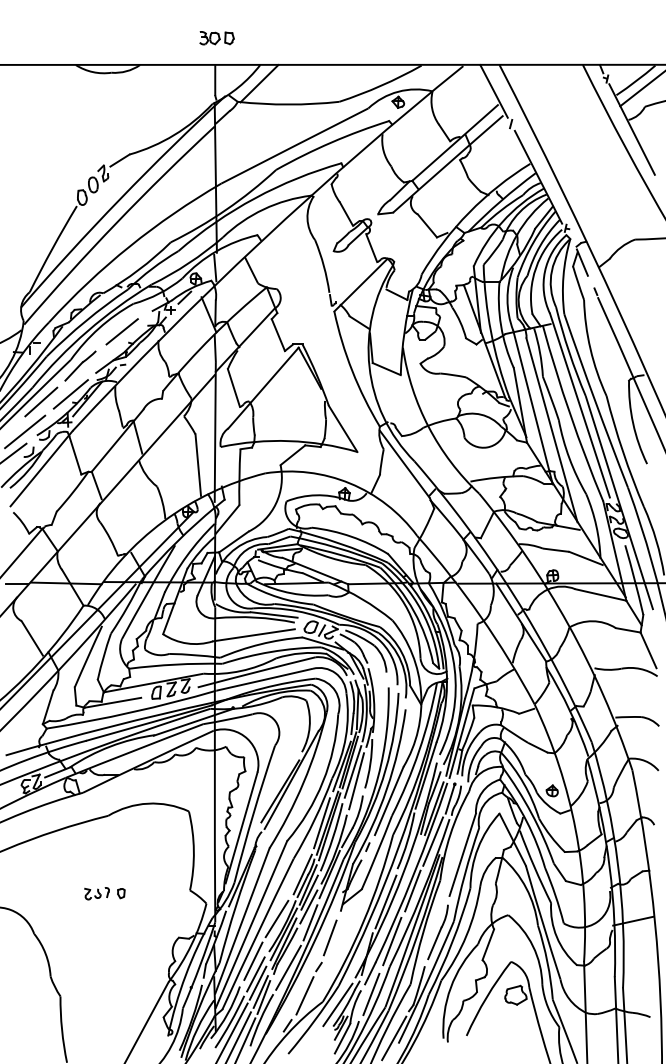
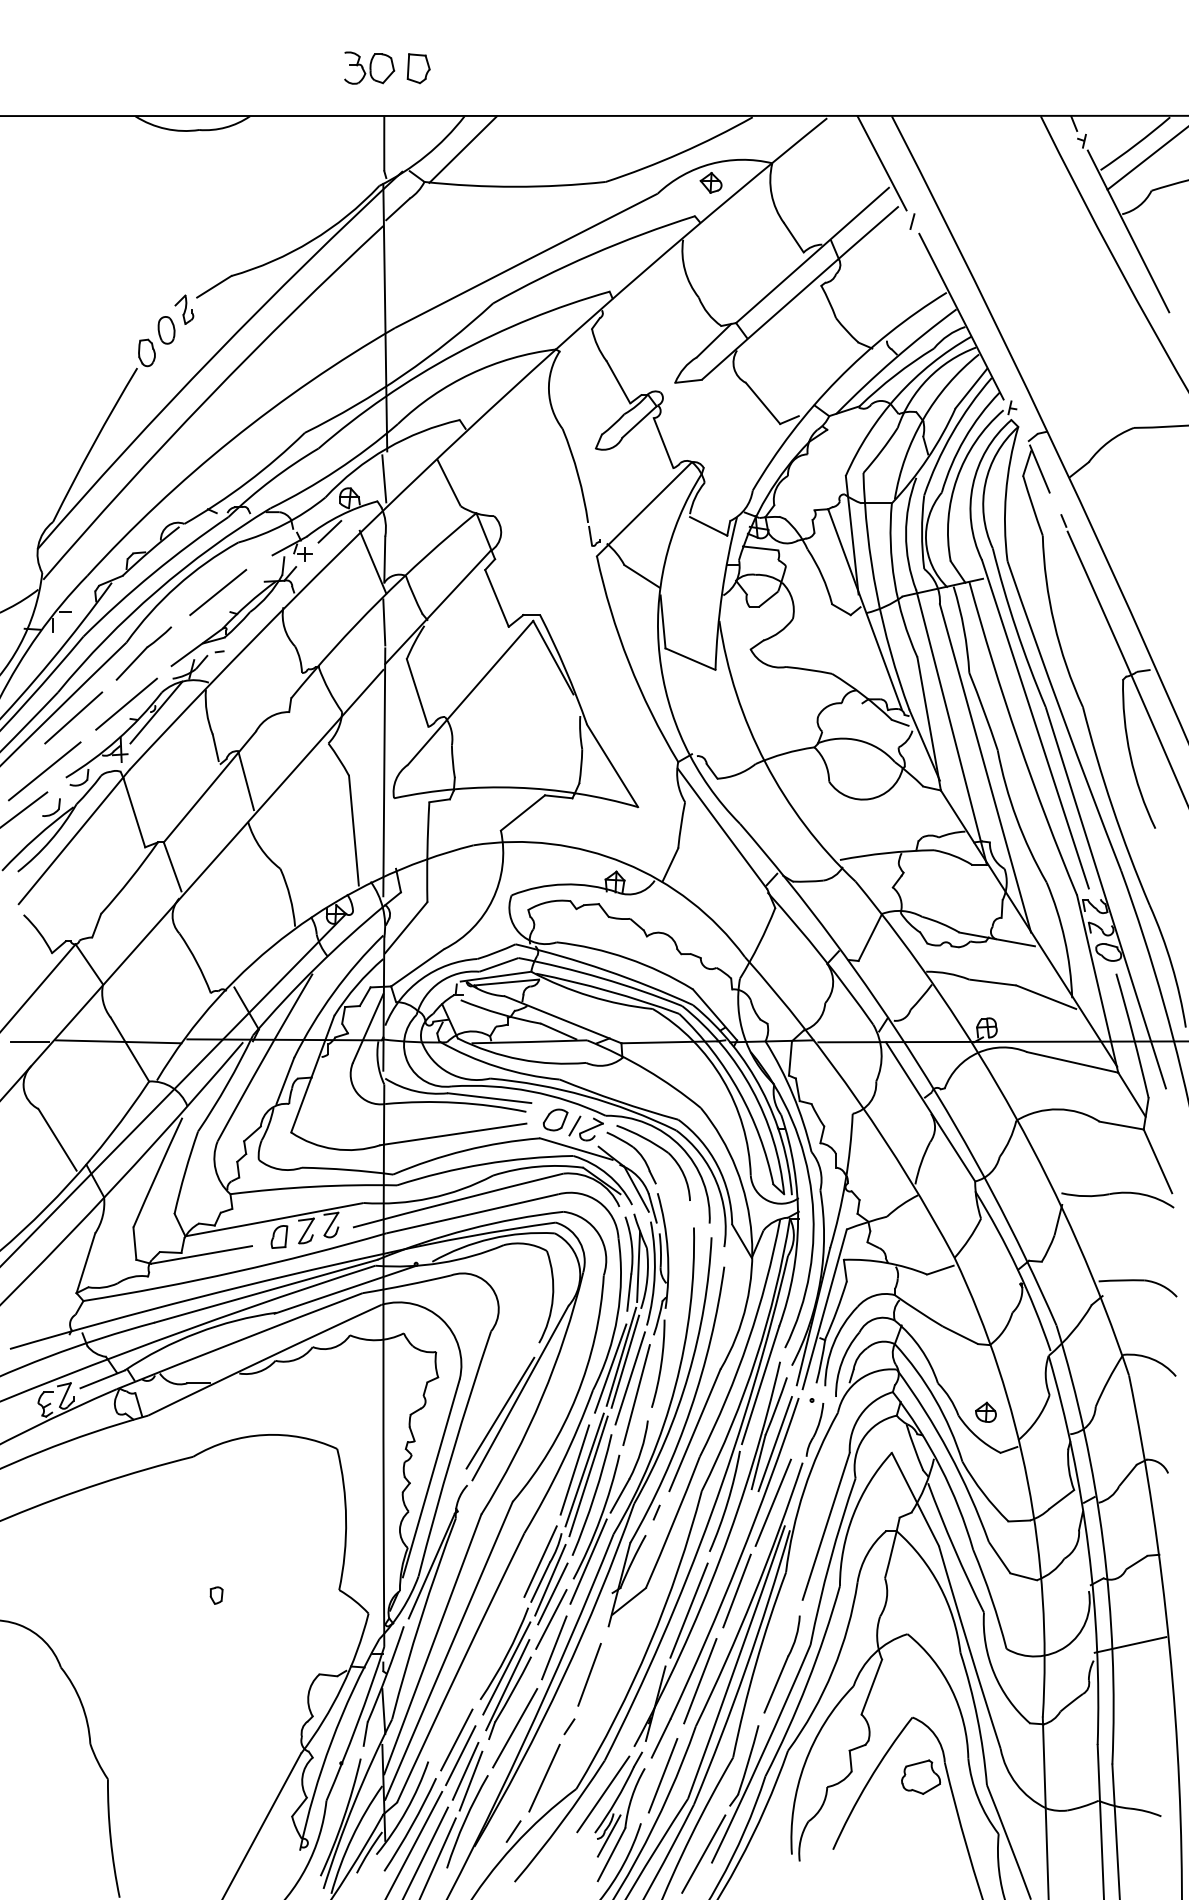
part: (216, 38) -> (386, 68), size x1.4
line: (449, 799) -> (802, 1427), removed
part: (96, 893) -> (172, 1595), removed
line: (276, 918) -> (493, 1640), removed
line: (253, 960) -> (452, 1715), removed

